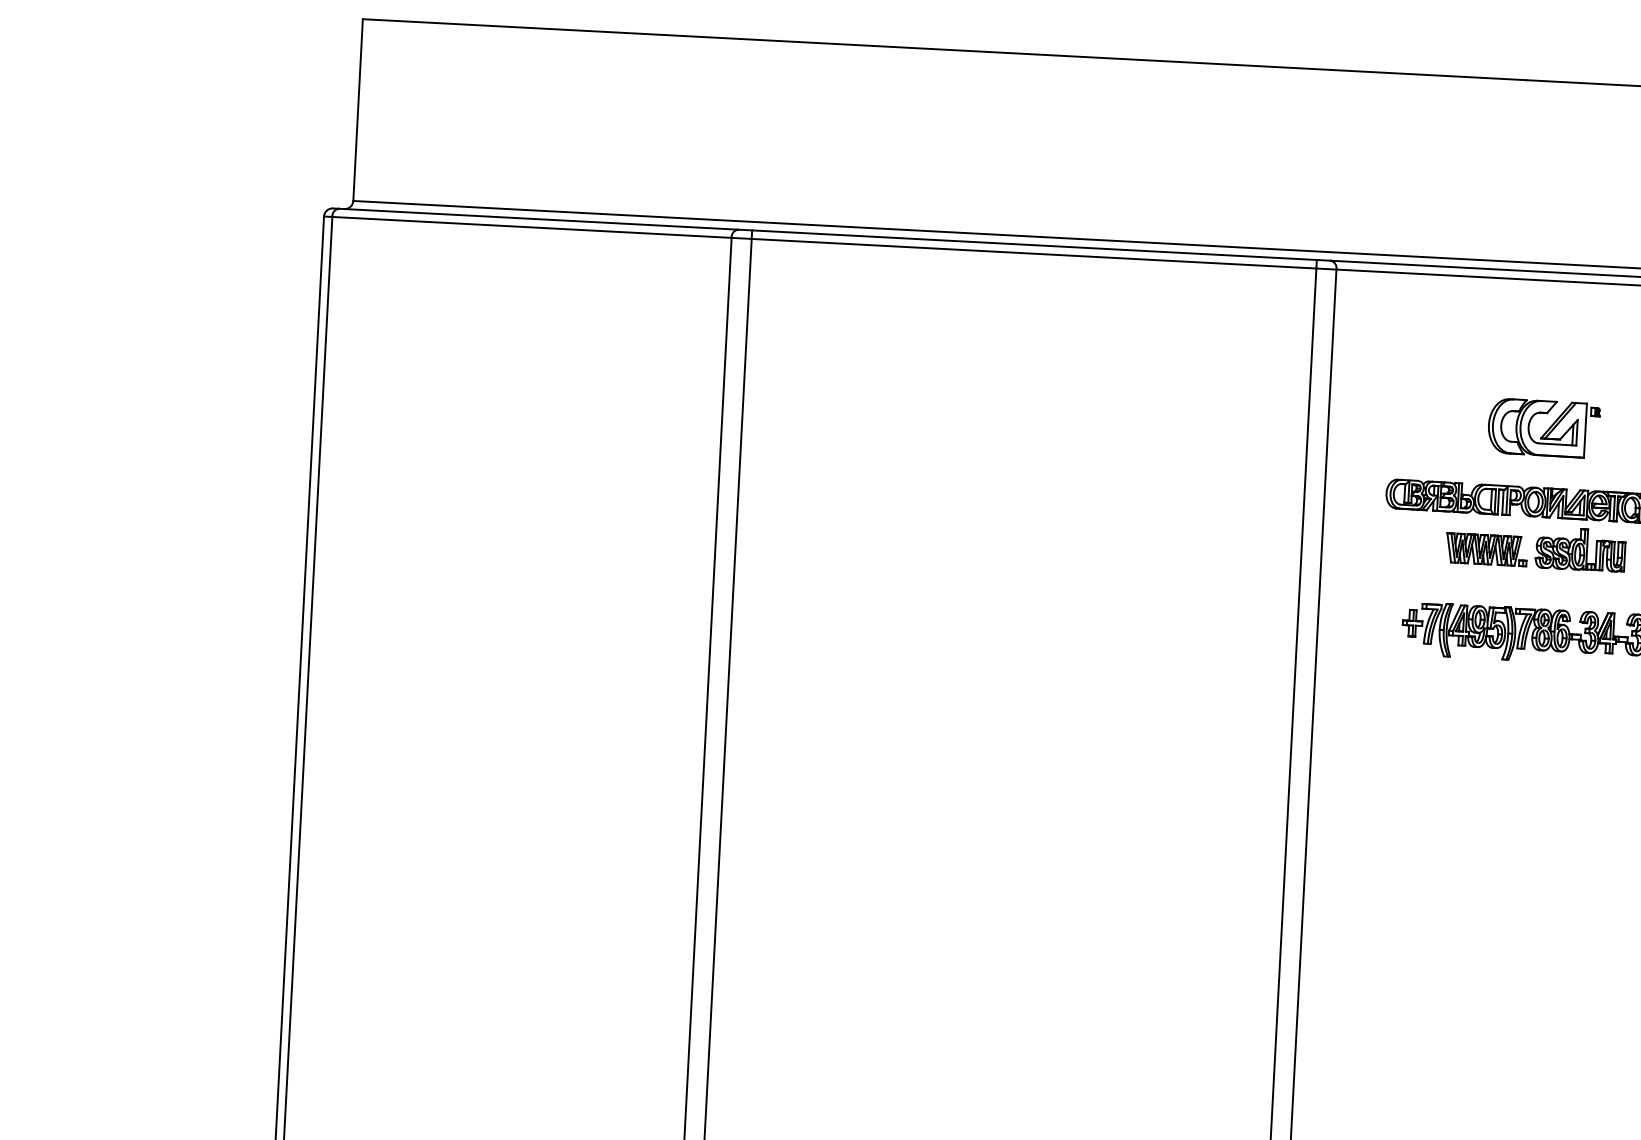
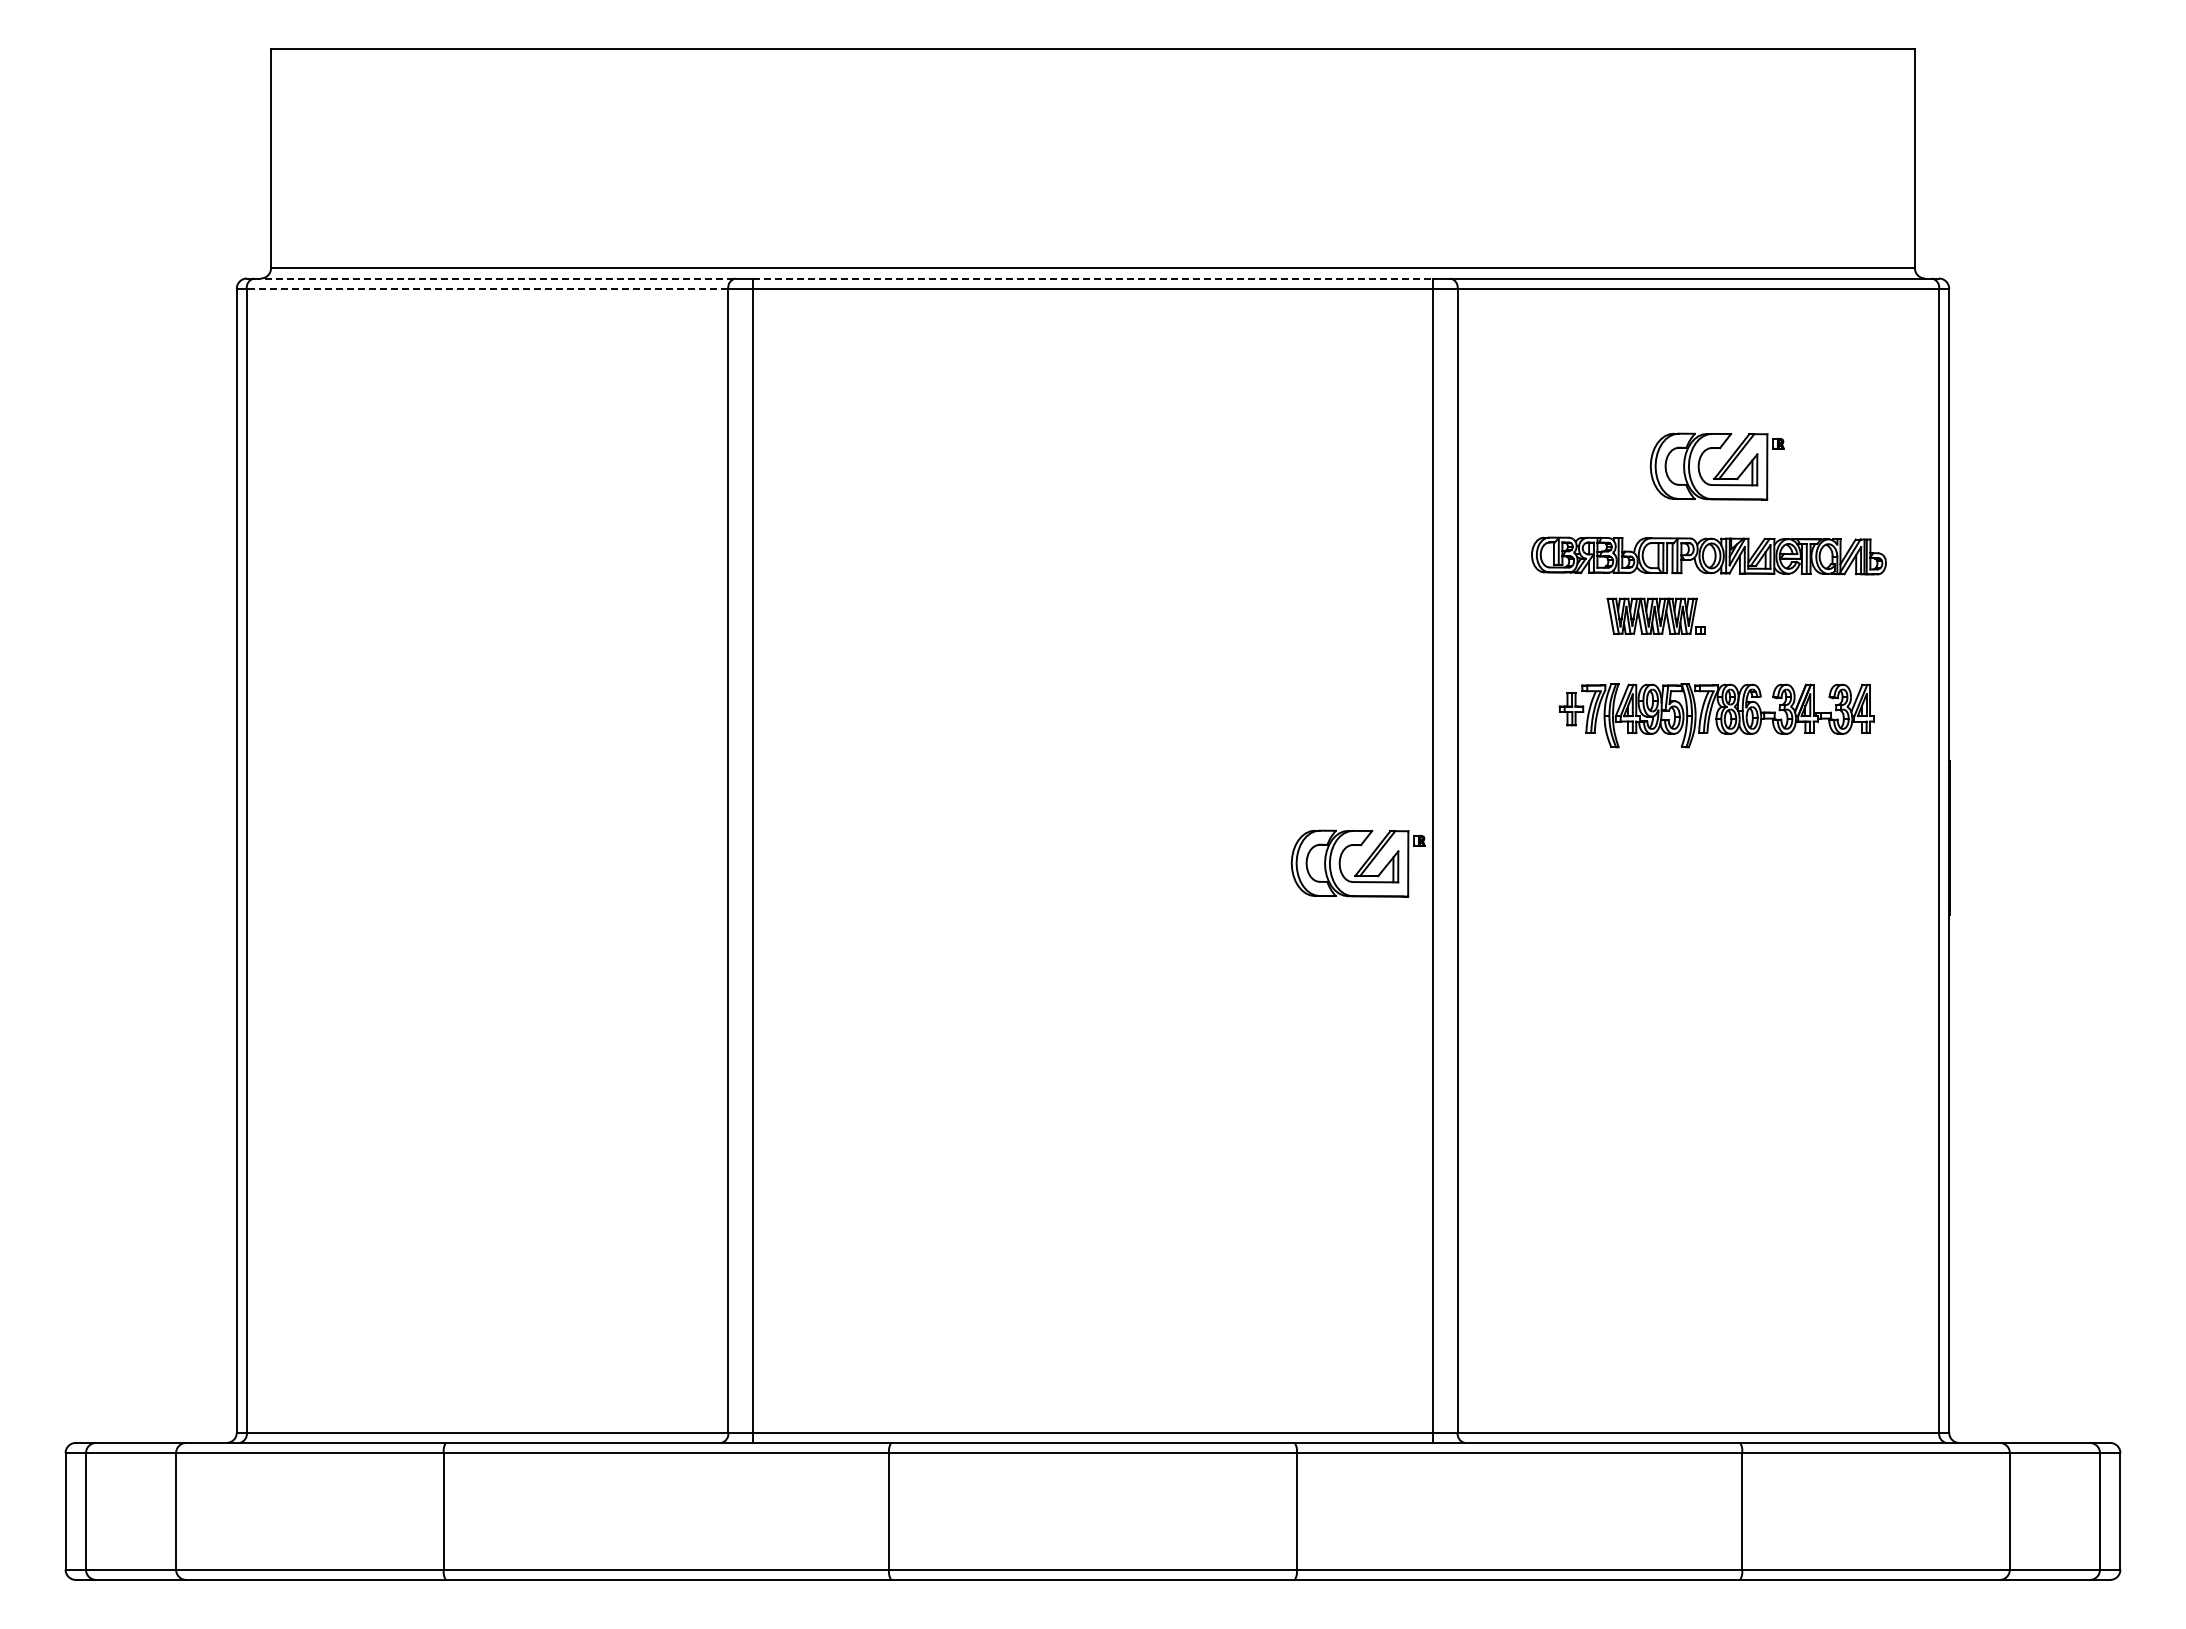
line: (538, 219) -> (494, 278), solid -> dashed
line: (531, 227) -> (487, 288), solid -> dashed
line: (1034, 245) -> (1093, 278), solid -> dashed
part: (1580, 549) -> (1768, 609), removed
part: (1228, 741) -> (1357, 863), added

